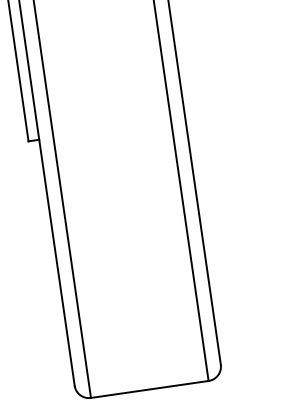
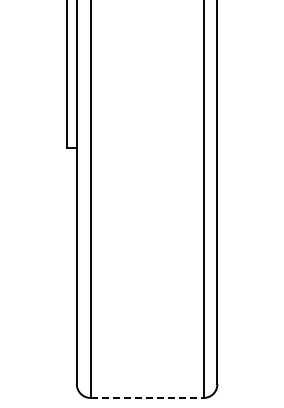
line: (150, 388) -> (147, 397), solid -> dashed

